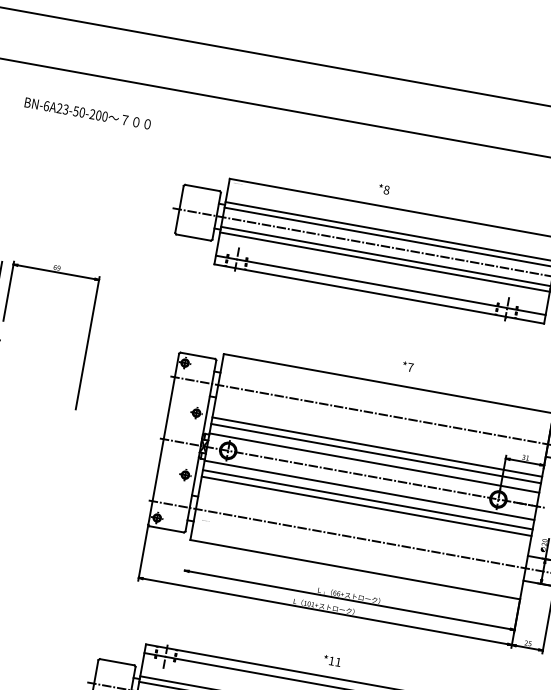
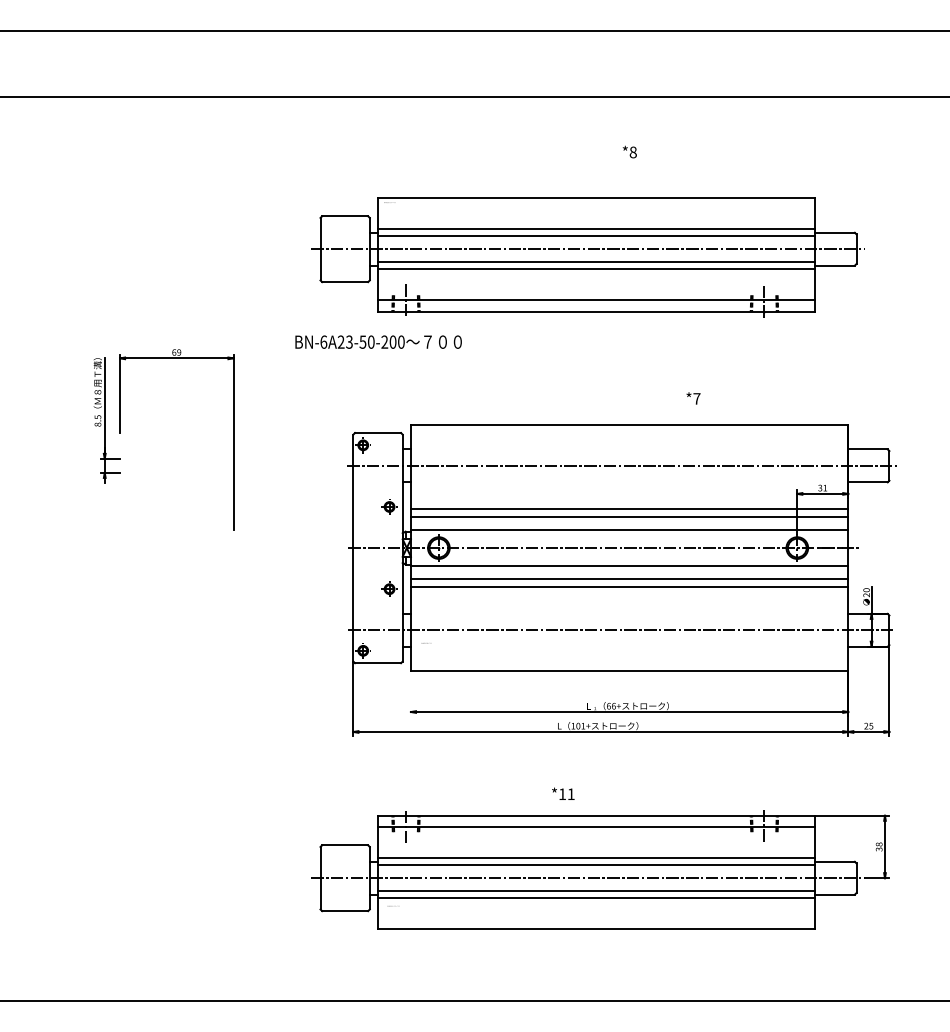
text: (87, 113) -> (378, 341), moved
text: (383, 188) -> (629, 151), moved
text: (408, 366) -> (693, 398), moved
text: (332, 660) -> (563, 793), moved

